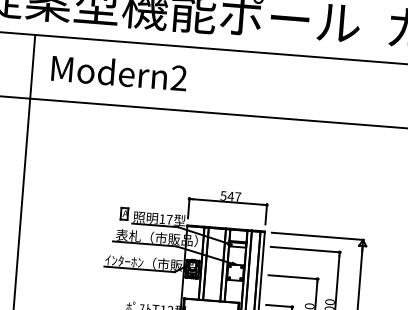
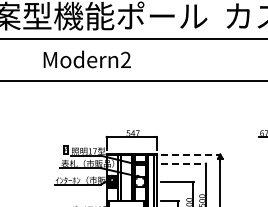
text: (118, 72) -> (86, 59), moved
line: (318, 236) -> (191, 154), solid -> dashed
line: (305, 249) -> (183, 163), solid -> dashed

